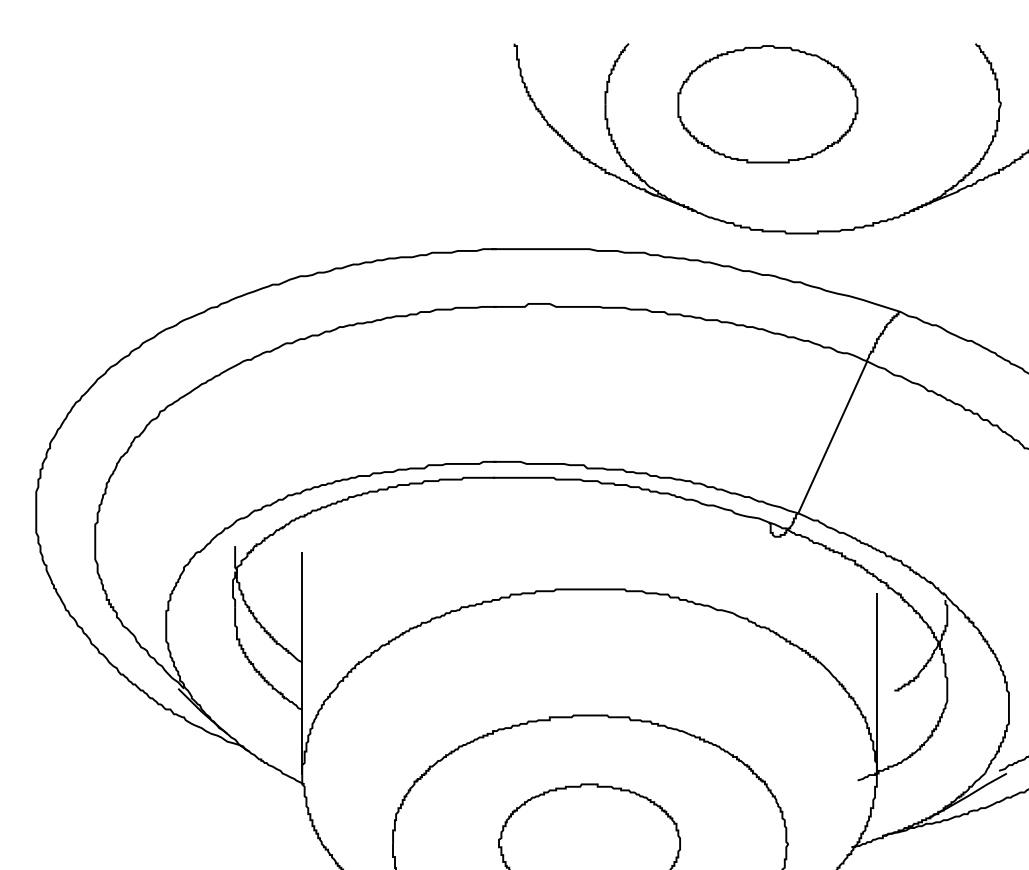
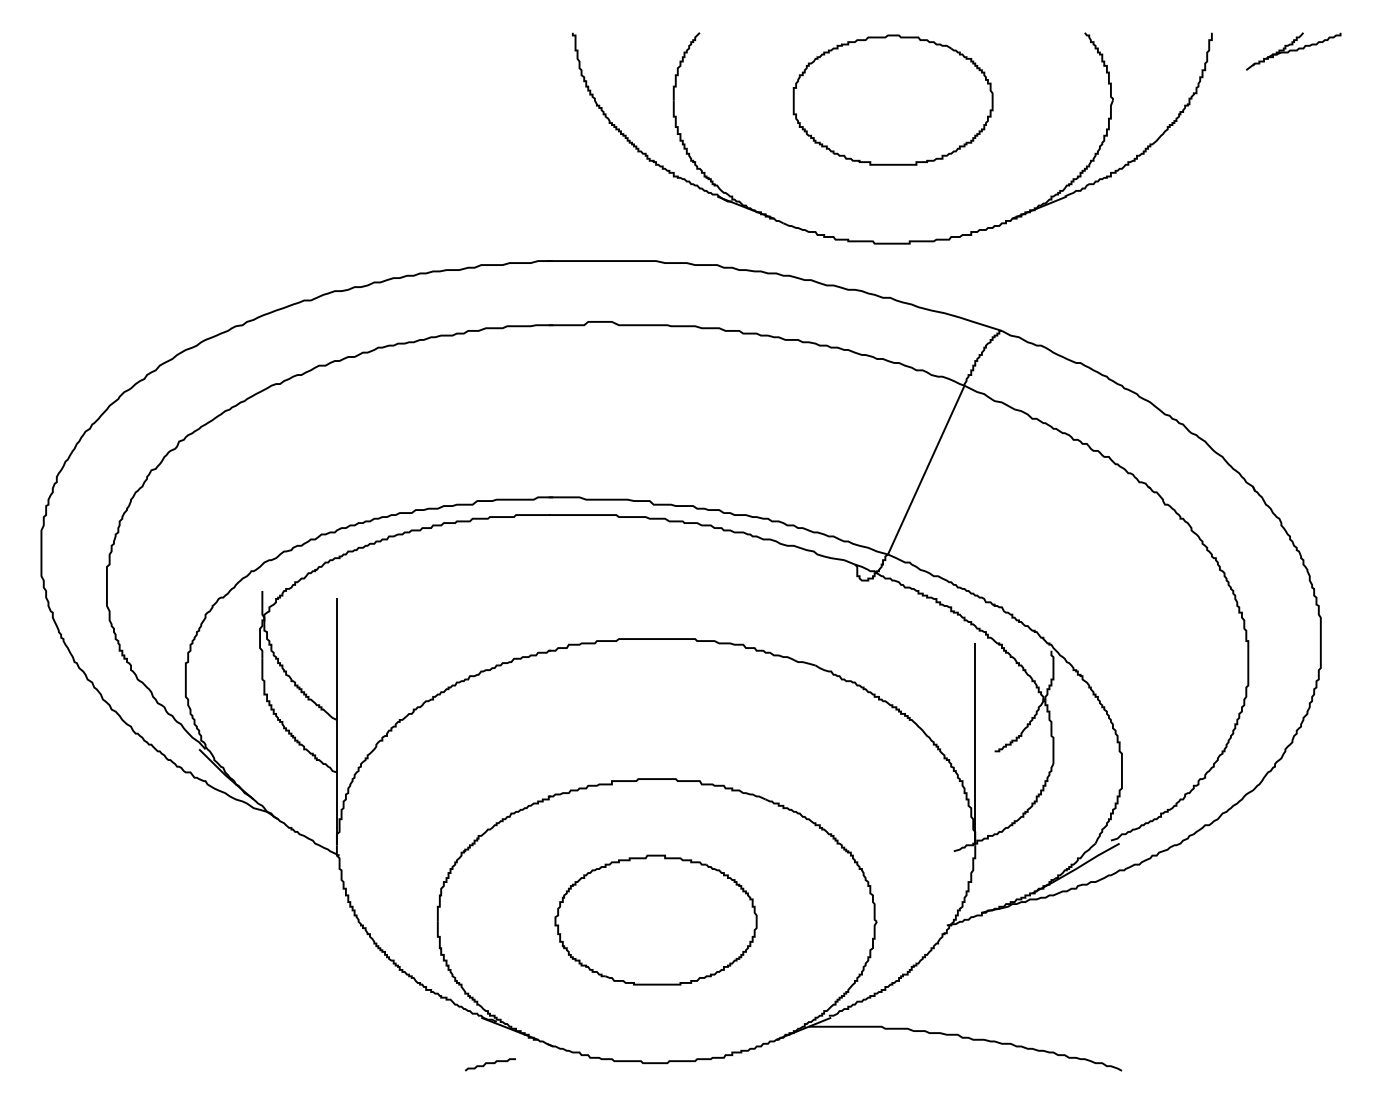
part: (767, 103) -> (892, 99), moved

